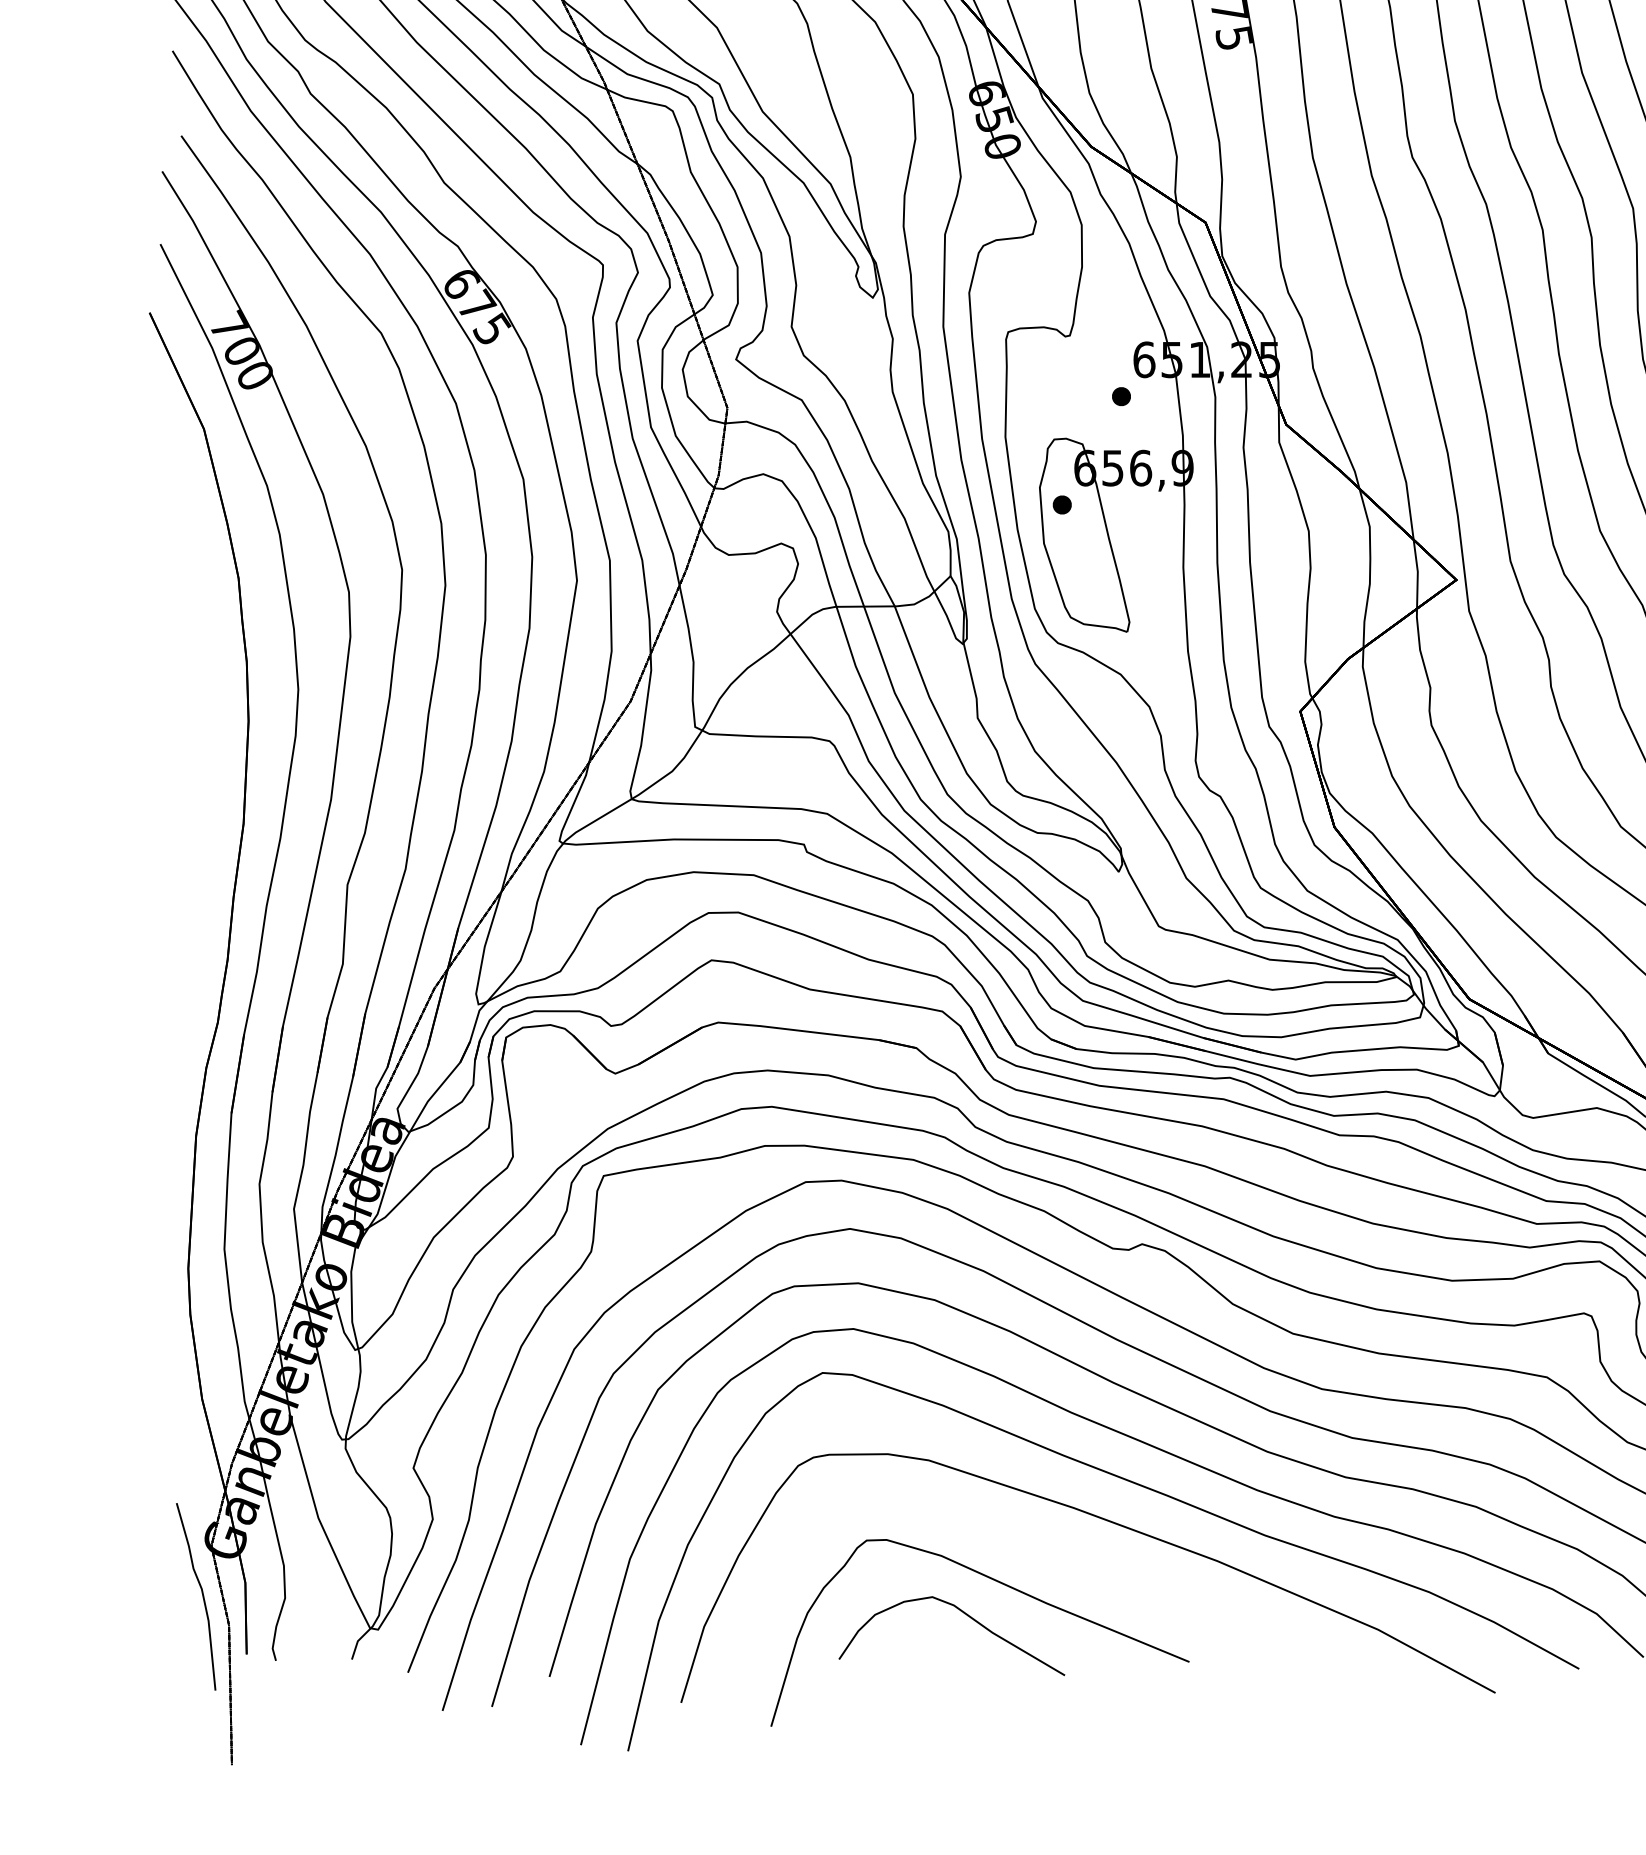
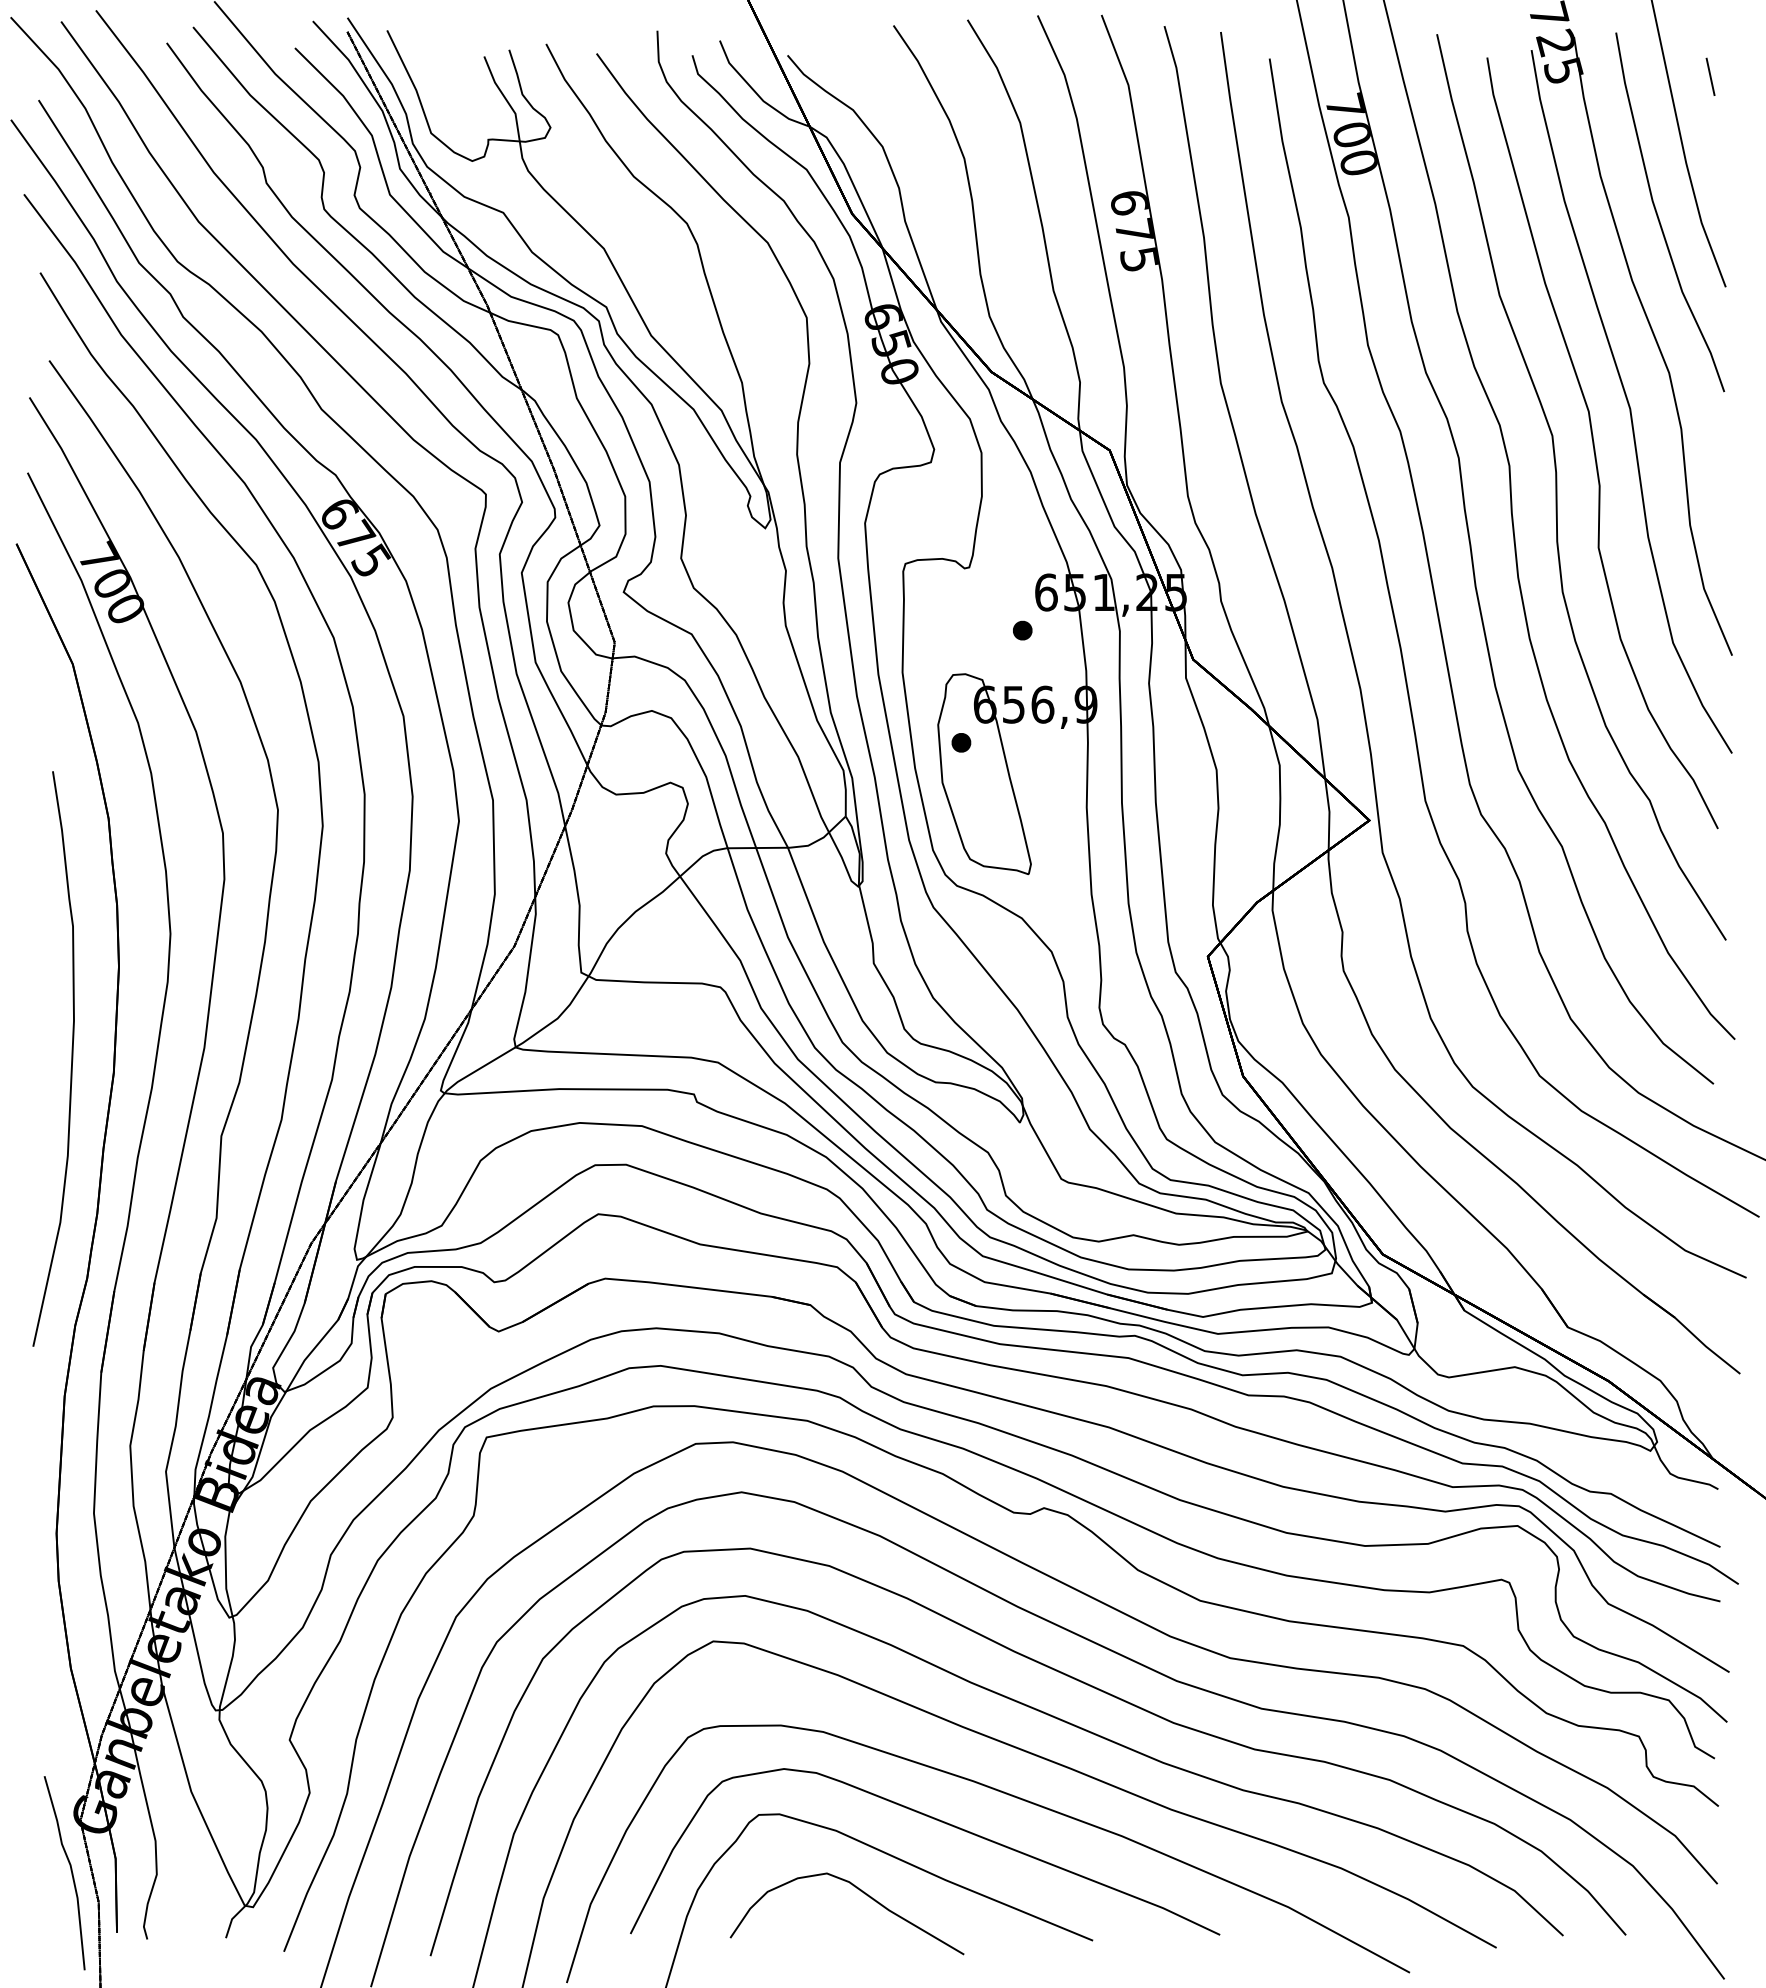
curve: (202, 809) -> (71, 1058), added
curve: (1040, 1546) -> (938, 1821), added

